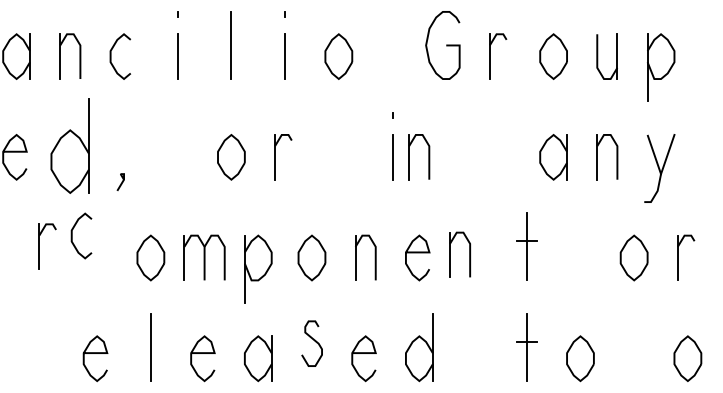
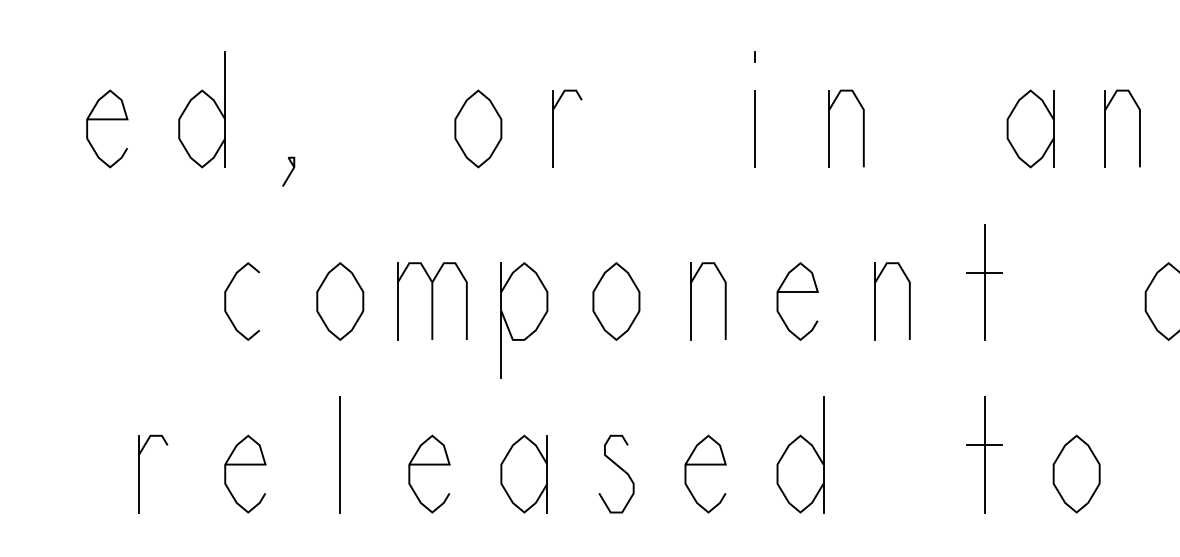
part: (70, 146) -> (202, 110), size x0.71
part: (428, 157) -> (862, 129), moved
curve: (72, 235) -> (226, 300), moved
part: (39, 246) -> (139, 473), moved
part: (450, 254) -> (876, 300), moved
curve: (313, 340) -> (619, 468), moved

